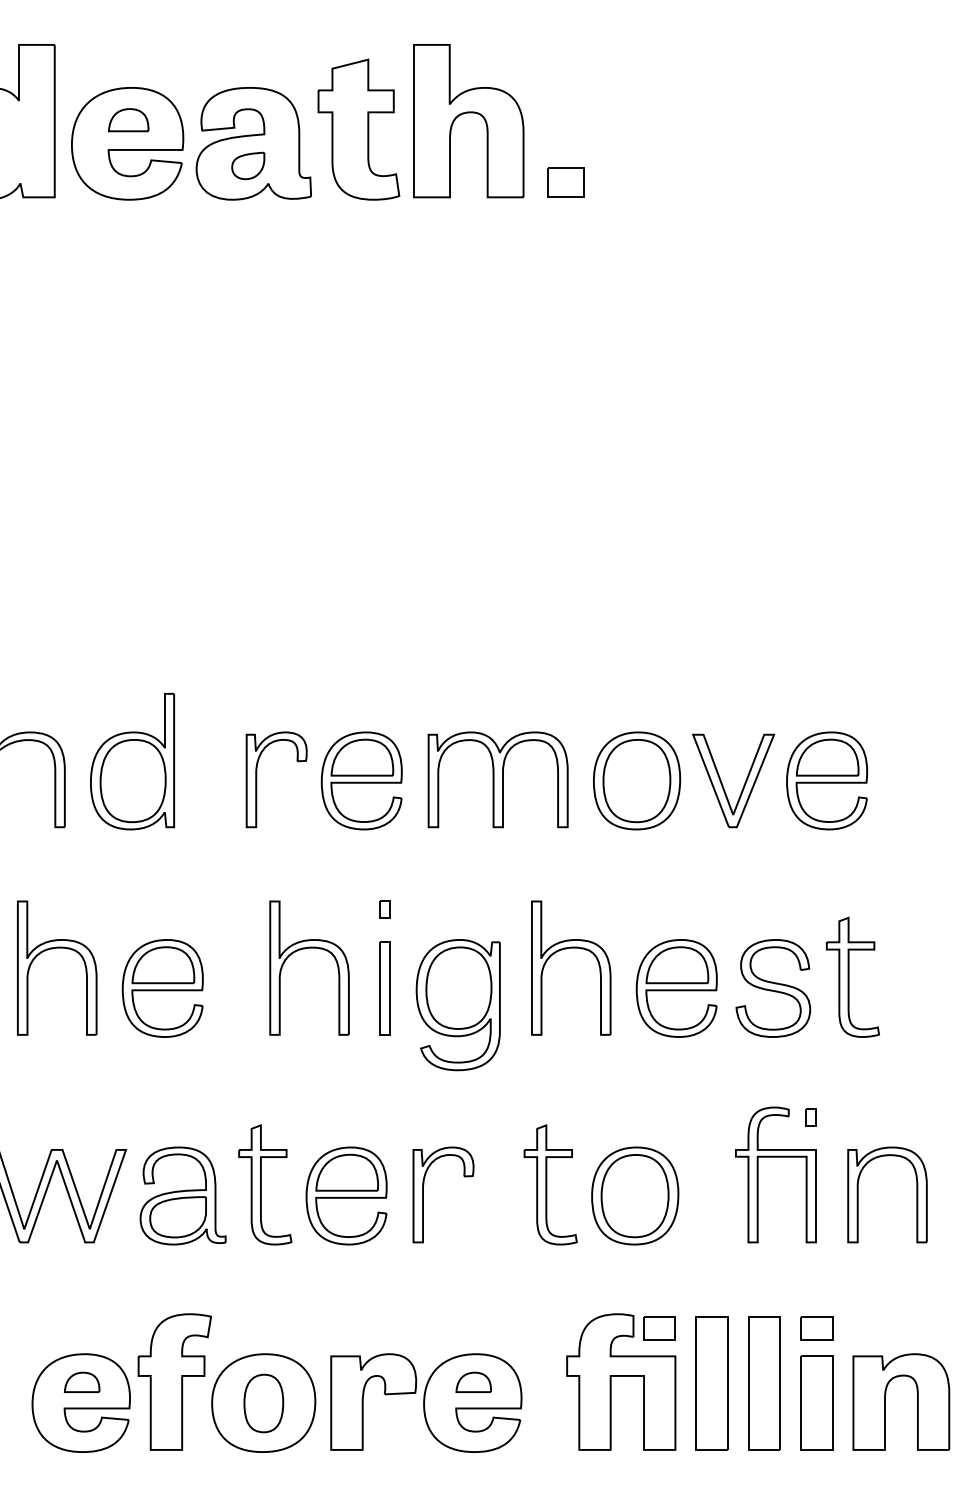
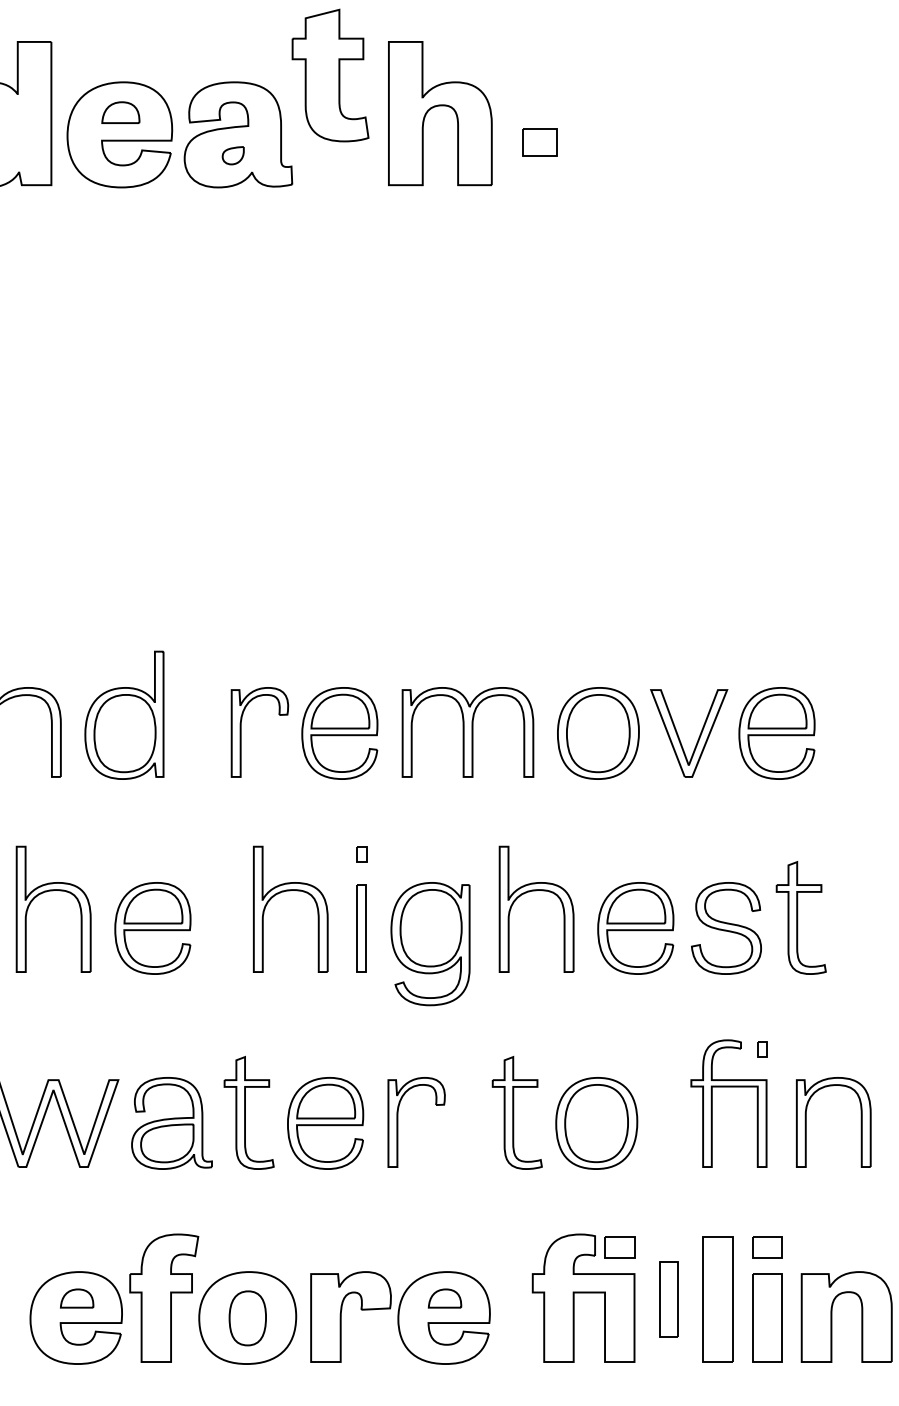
part: (358, 129) -> (330, 75), moved
part: (248, 165) -> (233, 155), size x0.7
part: (565, 182) -> (539, 142), moved
part: (711, 1383) -> (668, 1299), size x0.6

